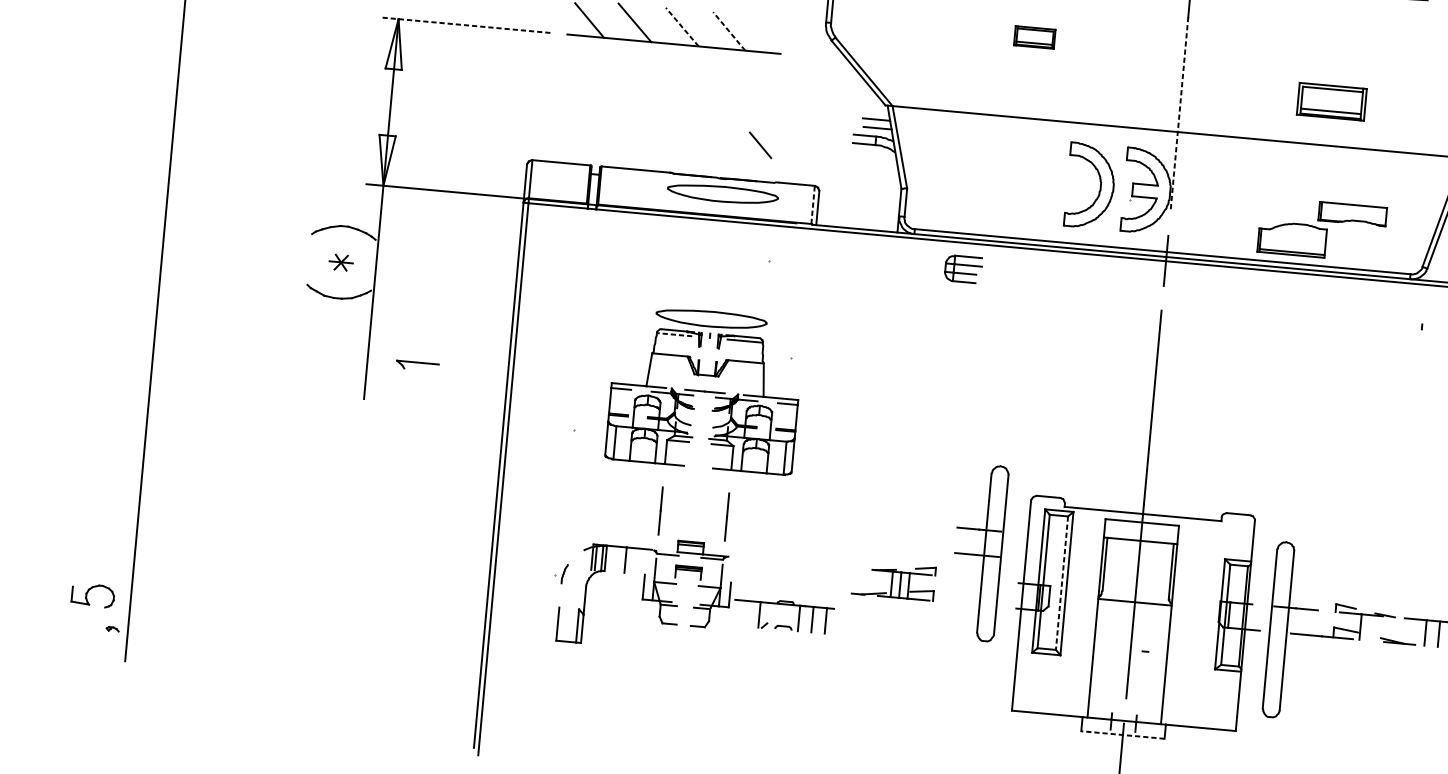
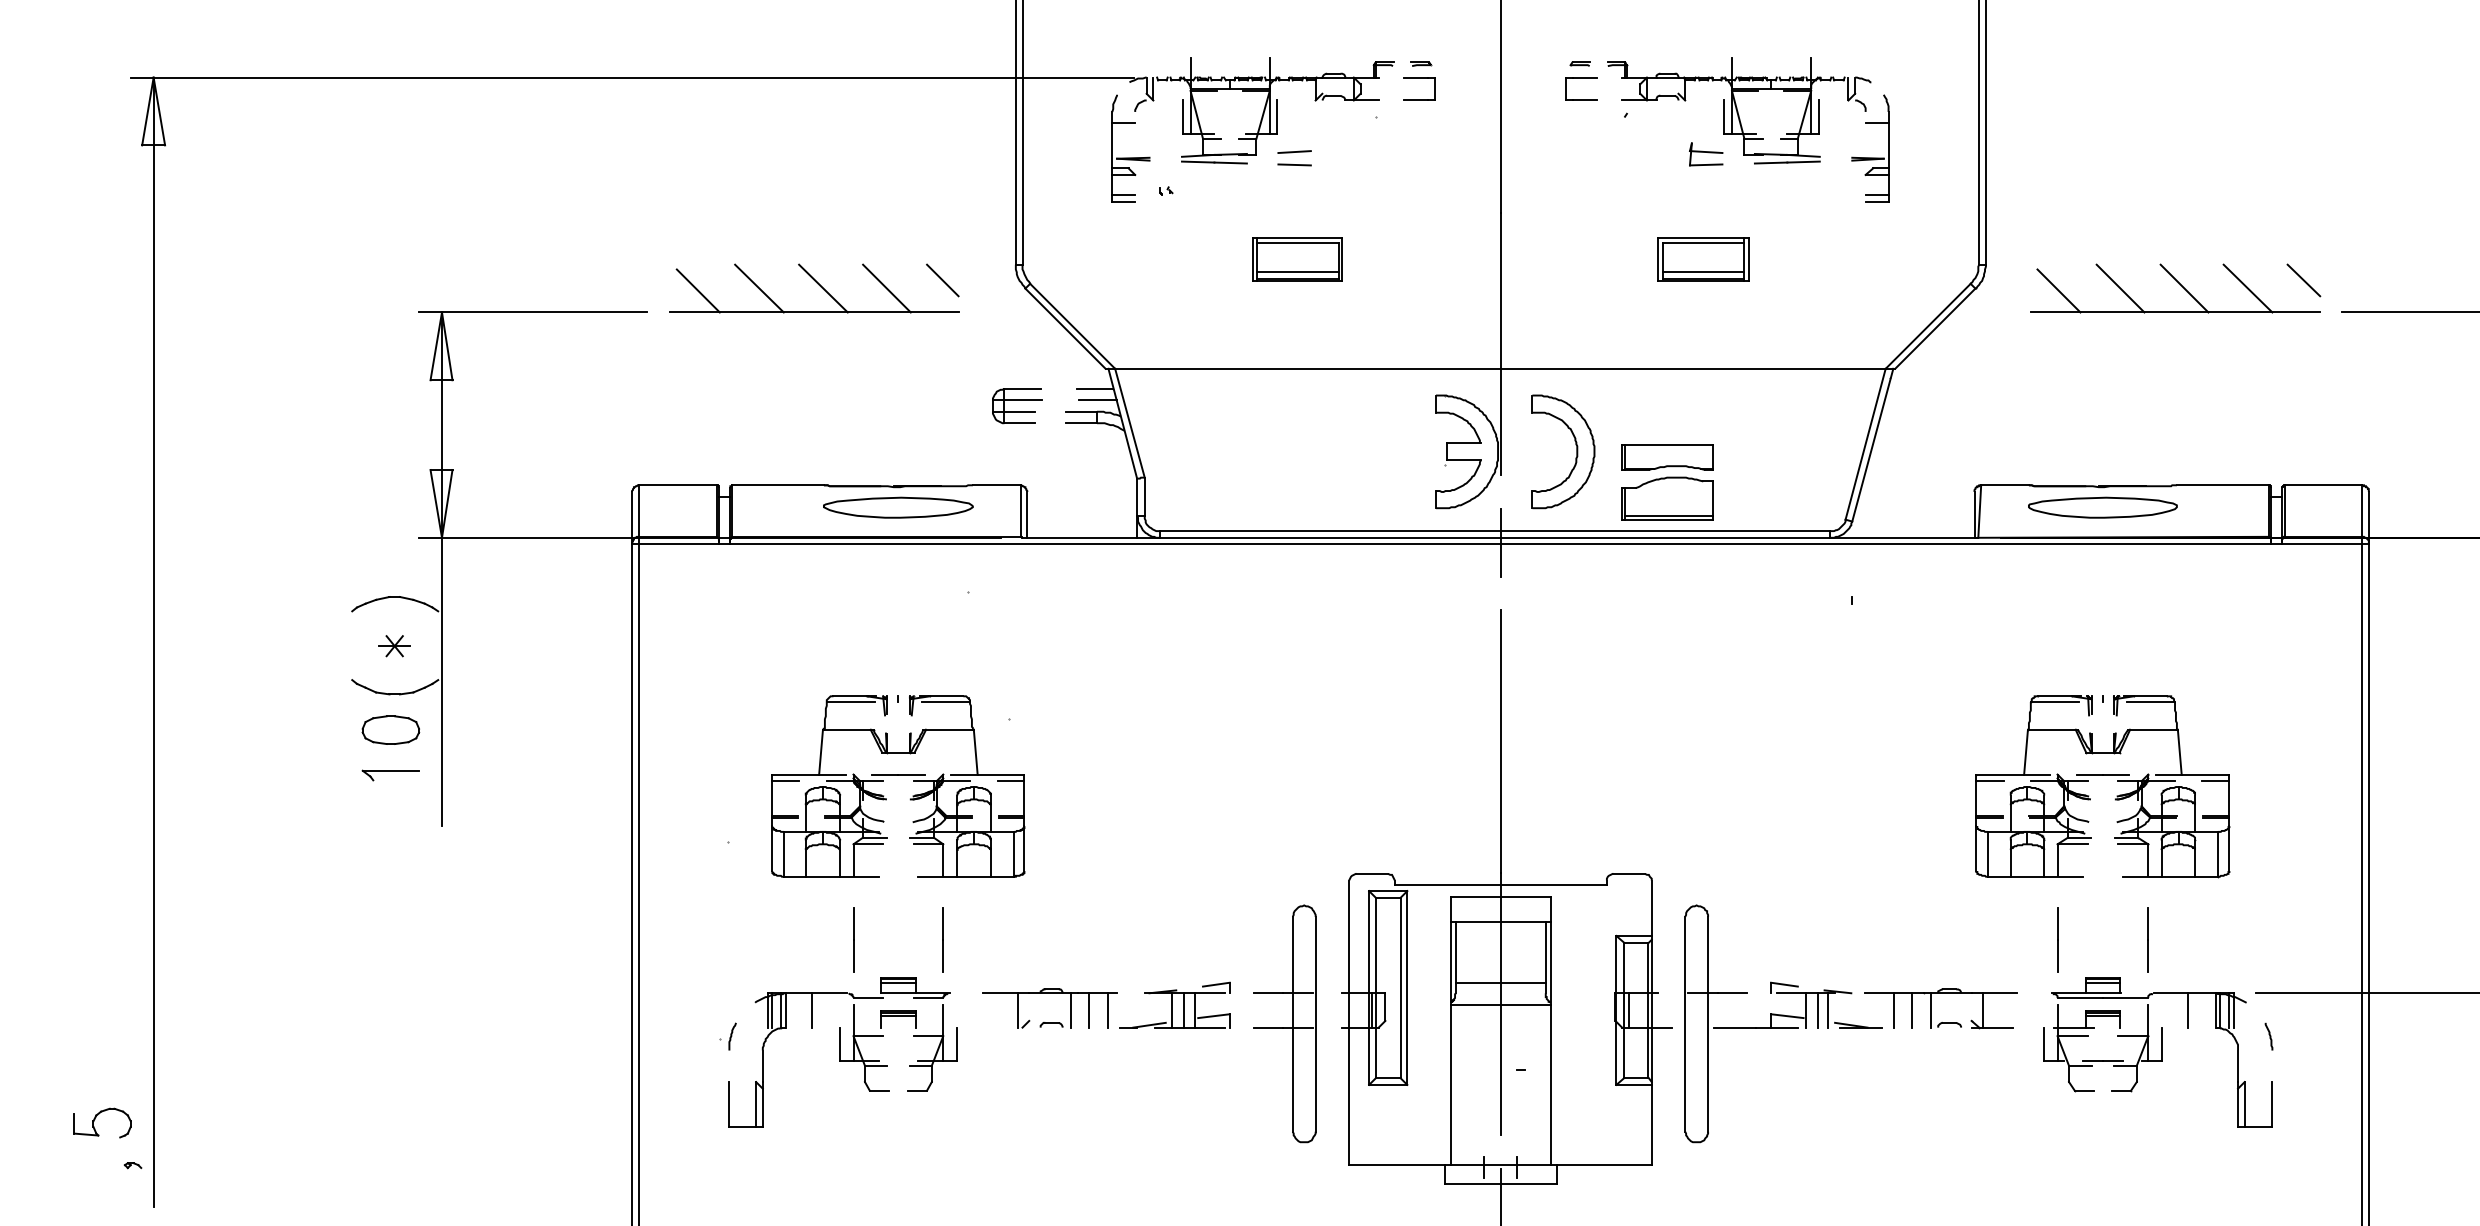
line: (465, 25) -> (532, 312), dashed -> solid
line: (682, 27) -> (823, 288), dashed -> solid
line: (728, 31) -> (886, 288), dashed -> solid
part: (1034, 37) -> (1297, 259), size x1.67
part: (1331, 101) -> (1703, 259), moved
line: (1179, 113) -> (1500, 343), dashed -> solid
line: (760, 145) -> (942, 280), moved
part: (1100, 186) -> (1576, 451), moved
line: (812, 205) -> (1020, 511), dashed -> solid
part: (1352, 214) -> (1667, 457), moved
part: (963, 269) -> (1017, 406), moved
part: (711, 319) -> (898, 676), removed
part: (332, 324) -> (390, 729), added
line: (674, 335) -> (850, 702), dashed -> solid
part: (417, 366) -> (390, 775), moved
part: (978, 552) -> (1284, 1023), moved
line: (1061, 583) -> (1400, 988), dashed -> solid
line: (1136, 585) -> (1500, 982), added
part: (782, 625) -> (1049, 1022), moved
line: (1368, 627) -> (1817, 1010), added
line: (1376, 628) -> (1828, 1010), added
line: (1122, 735) -> (1500, 1184), dashed -> solid

